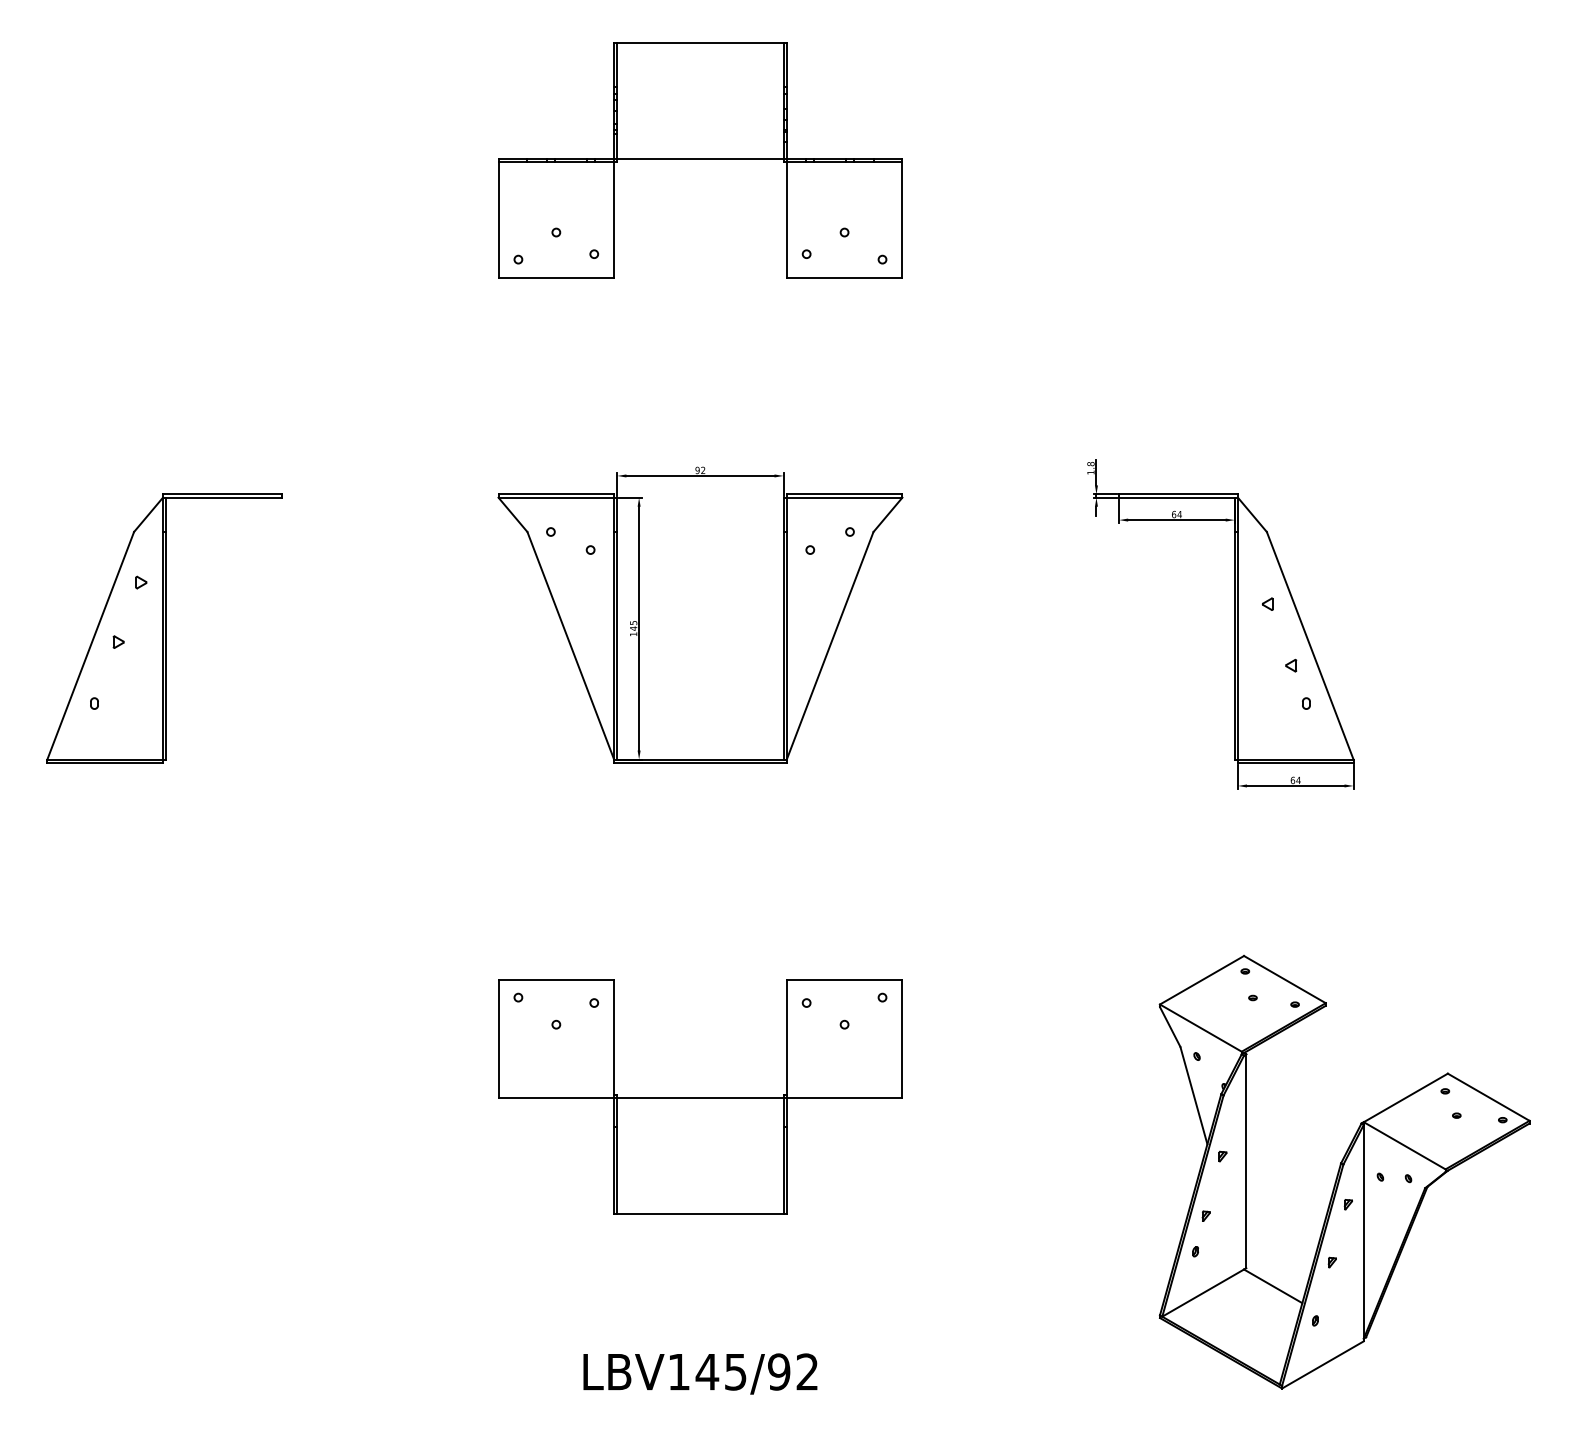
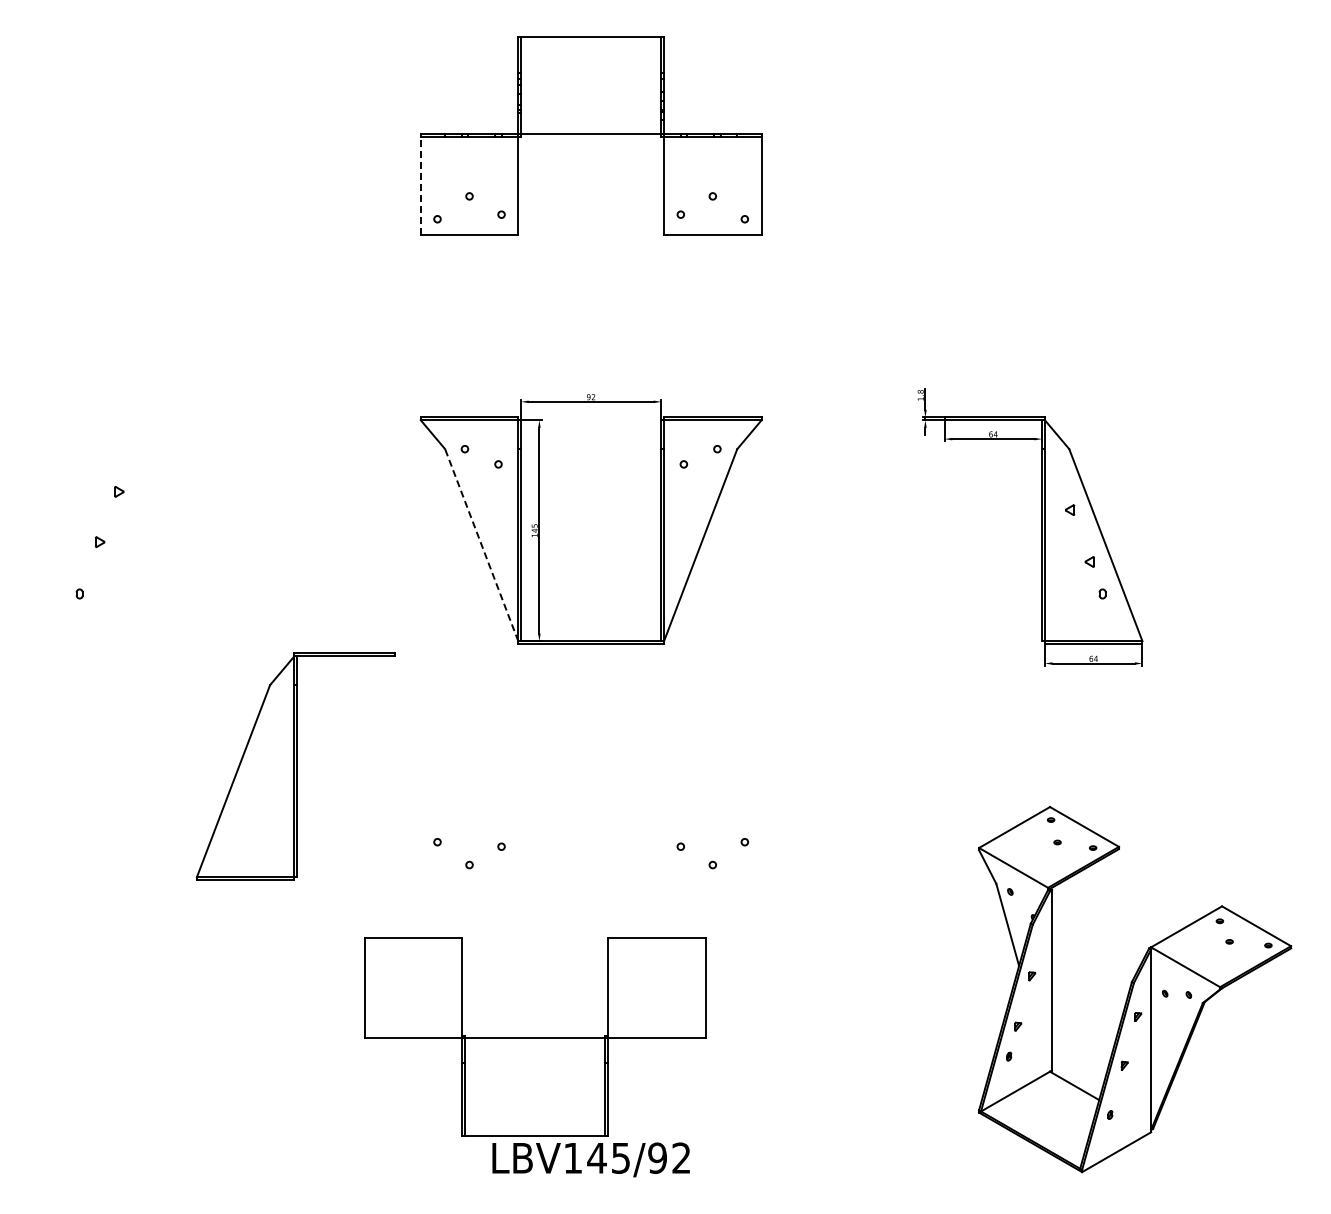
line: (498, 219) -> (420, 185), solid -> dashed
part: (164, 628) -> (295, 766), moved
line: (570, 646) -> (481, 545), solid -> dashed
part: (700, 1096) -> (535, 1036), moved

